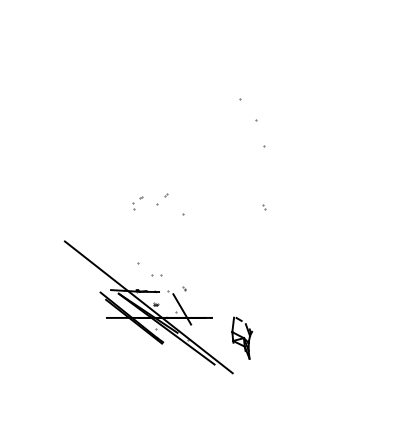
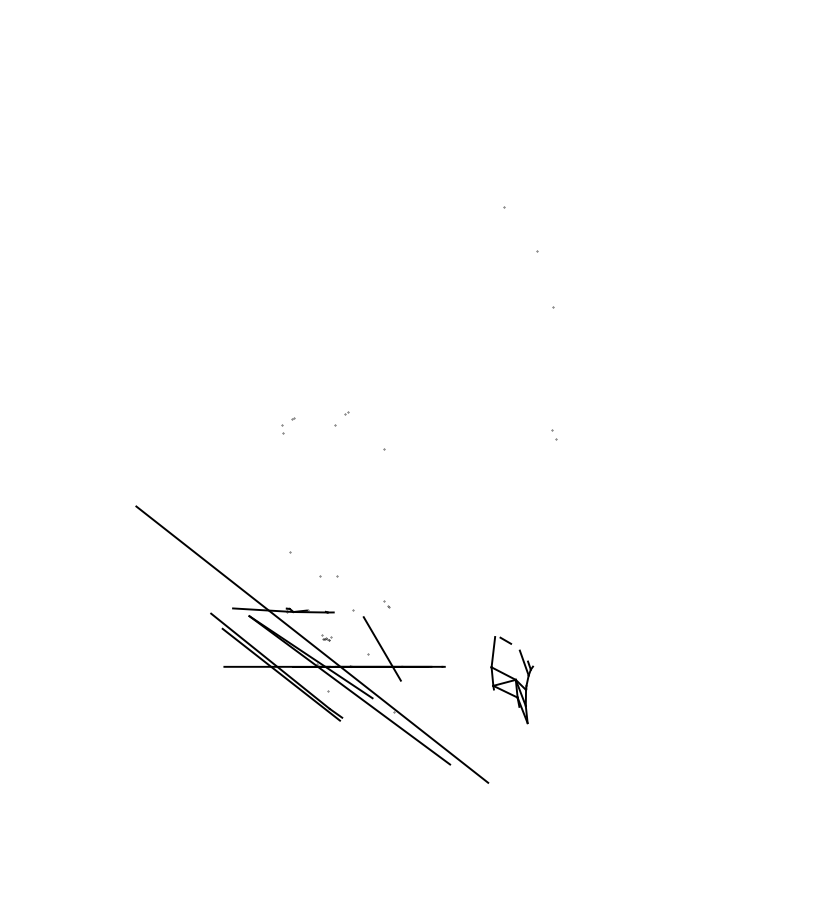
part: (163, 199) -> (343, 418), size x0.62
part: (137, 202) -> (288, 424), size x0.62
part: (242, 337) -> (512, 678), moved

